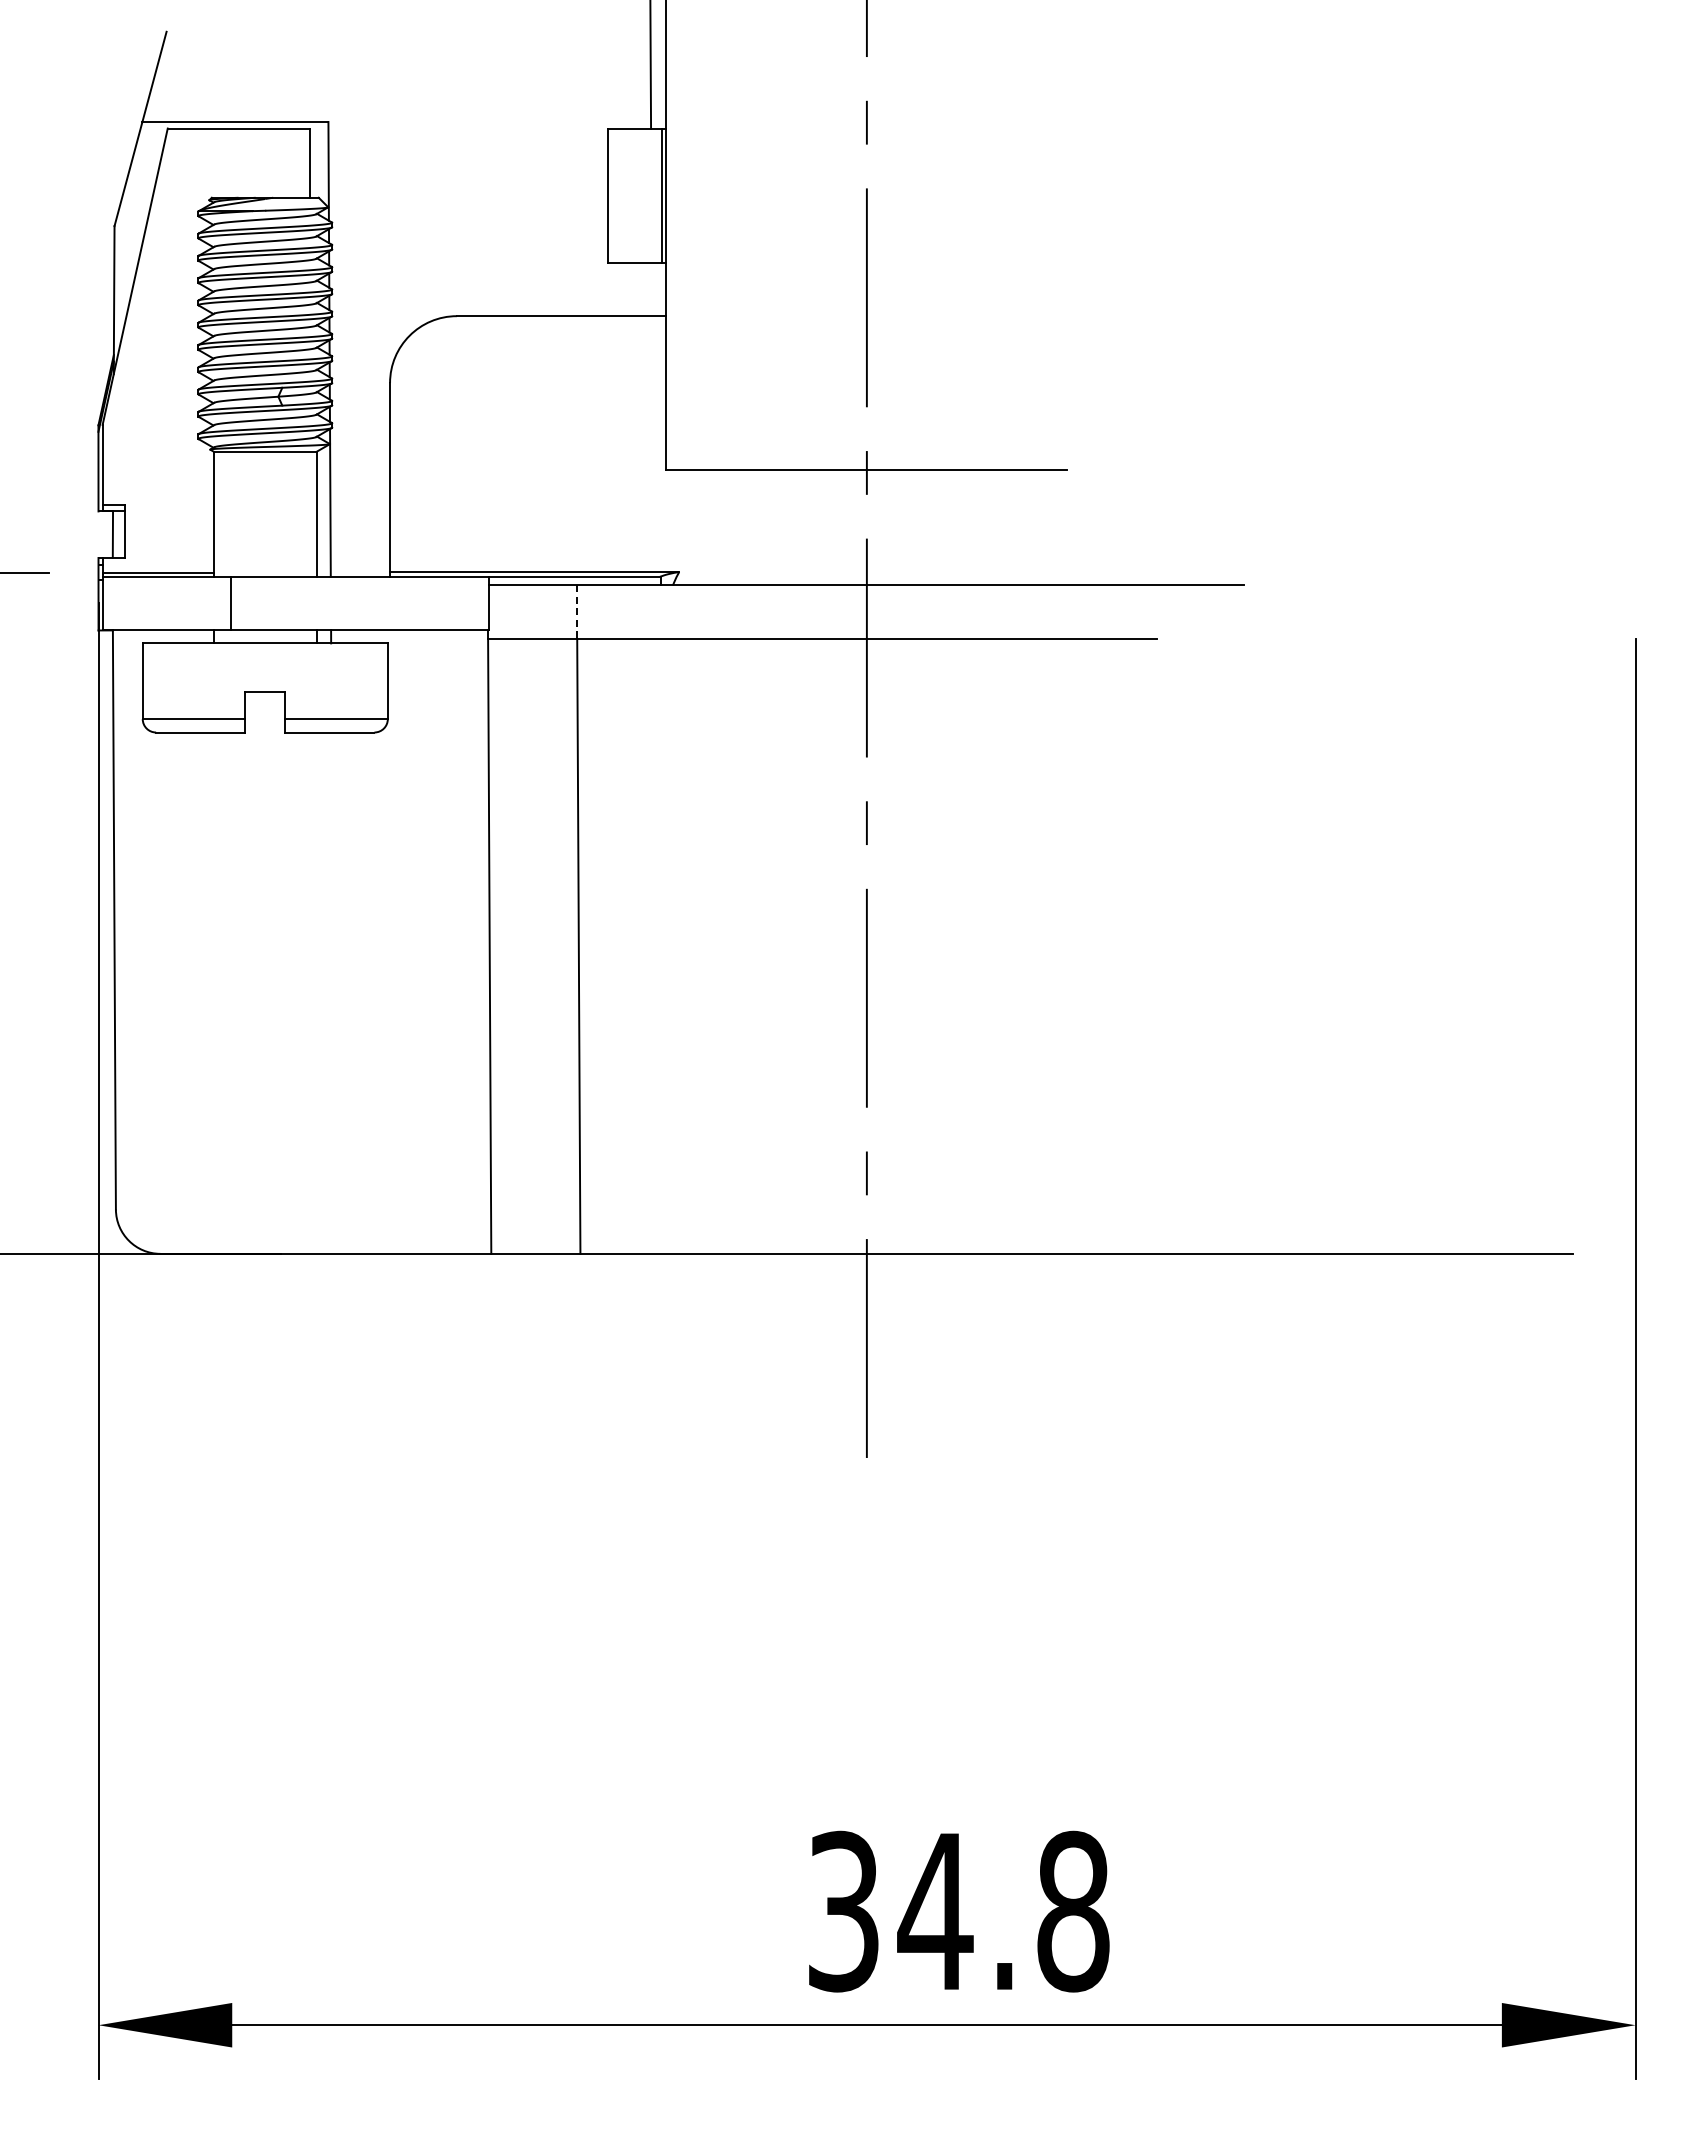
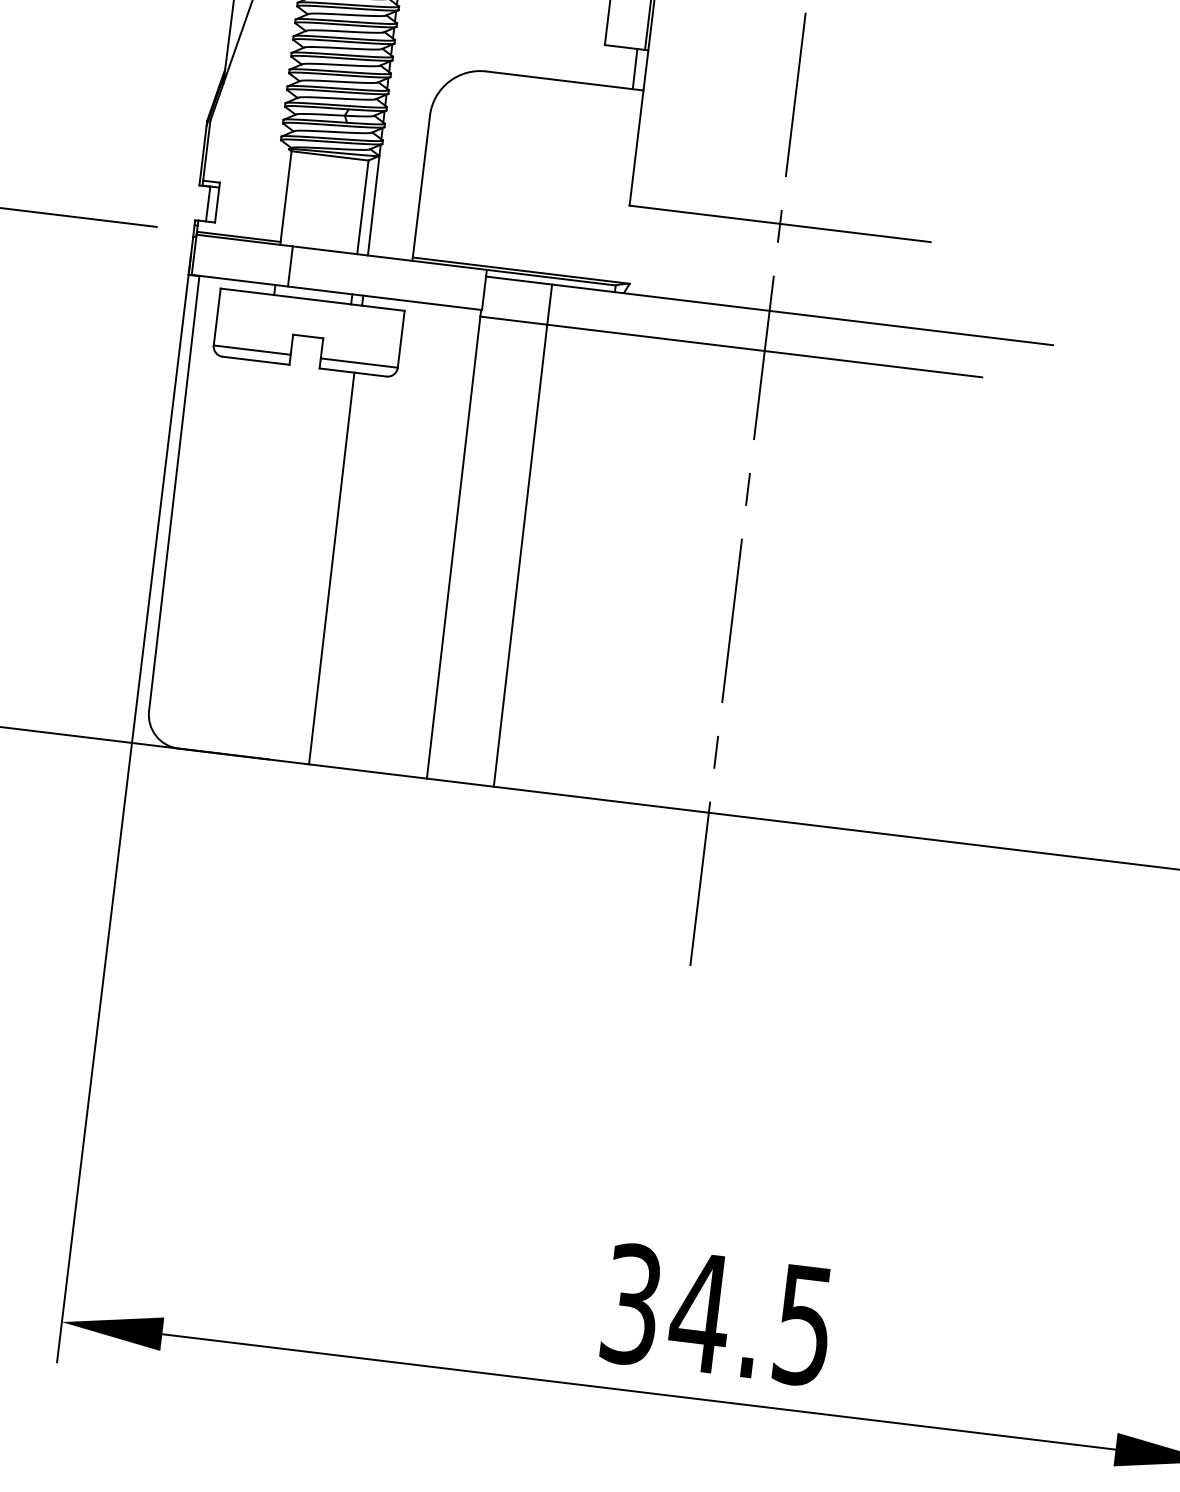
line: (651, 289) -> (634, 69), added
line: (577, 612) -> (549, 304), dashed -> solid
line: (332, 992) -> (331, 567), added
text: (1073, 1911) -> (804, 1325), 34.8 -> 34.5

